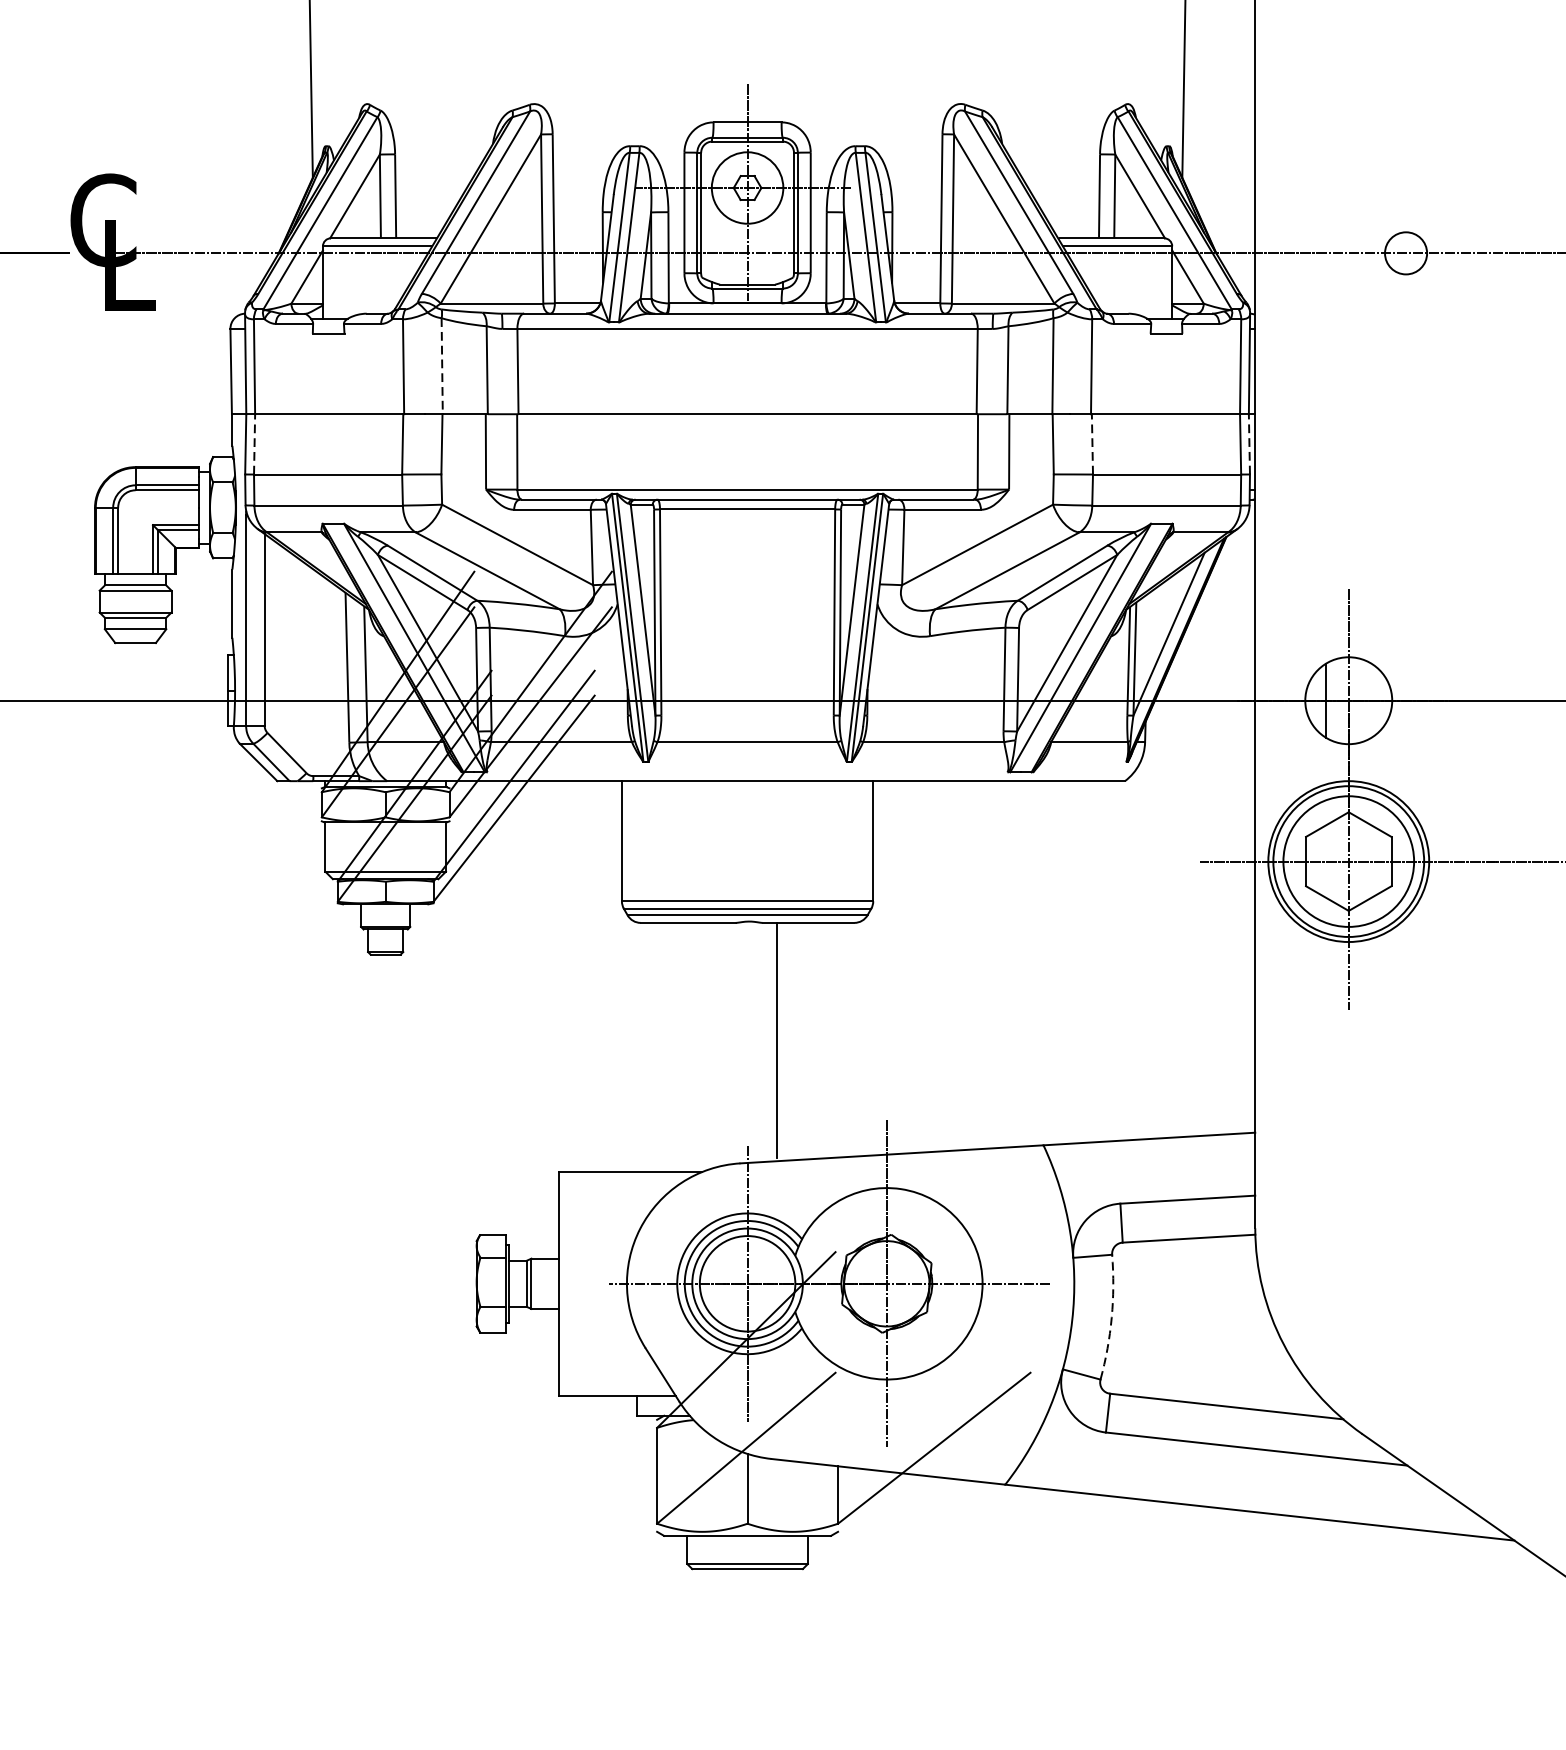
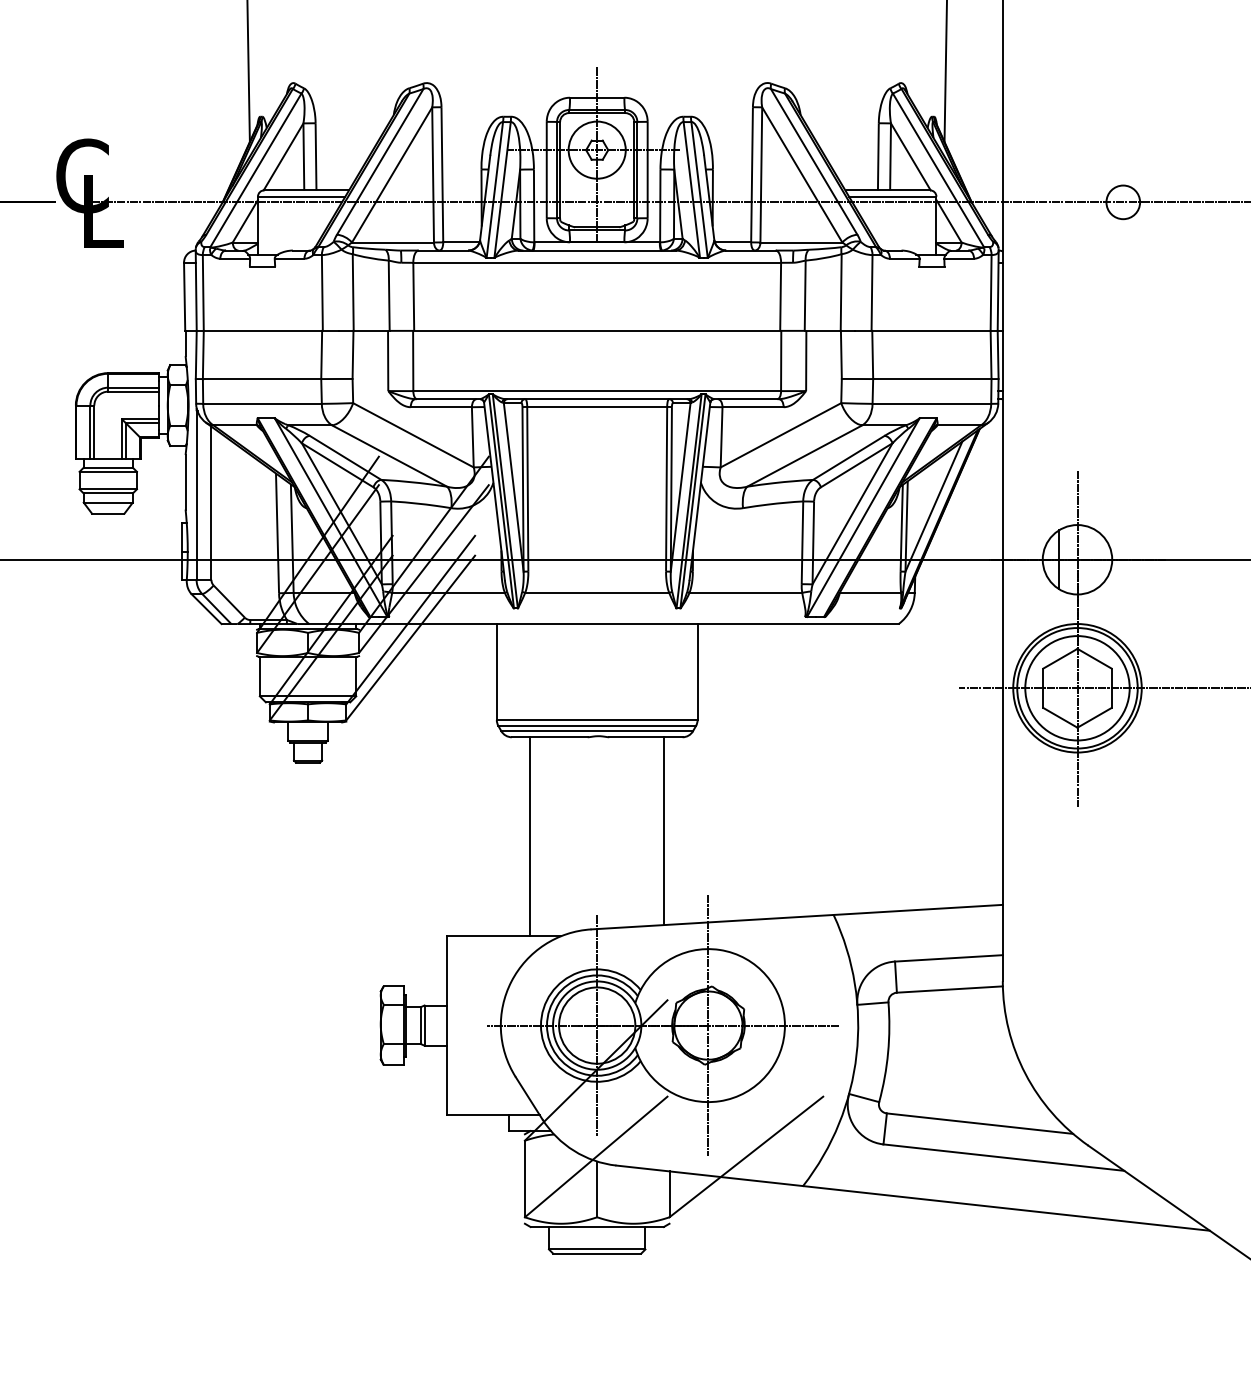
line: (442, 367) -> (353, 293), dashed -> solid
line: (254, 443) -> (203, 354), dashed -> solid
line: (1092, 443) -> (872, 354), dashed -> solid
line: (1249, 443) -> (998, 354), dashed -> solid
line: (776, 1040) -> (664, 831), moved
line: (662, 1047) -> (529, 836), added
arc: (1112, 1317) -> (888, 1052), dashed -> solid

